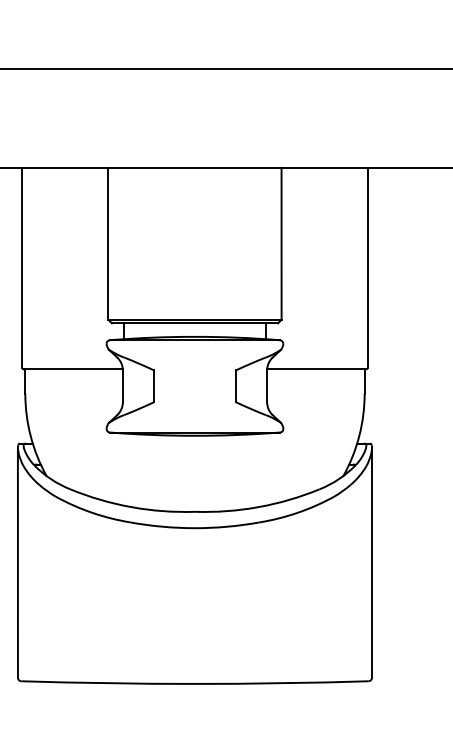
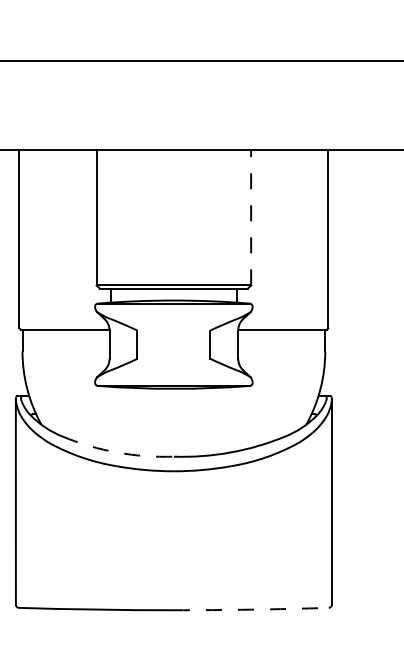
line: (281, 243) -> (251, 217), solid -> dashed
arc: (131, 507) -> (117, 452), solid -> dashed
arc: (281, 683) -> (251, 609), solid -> dashed

